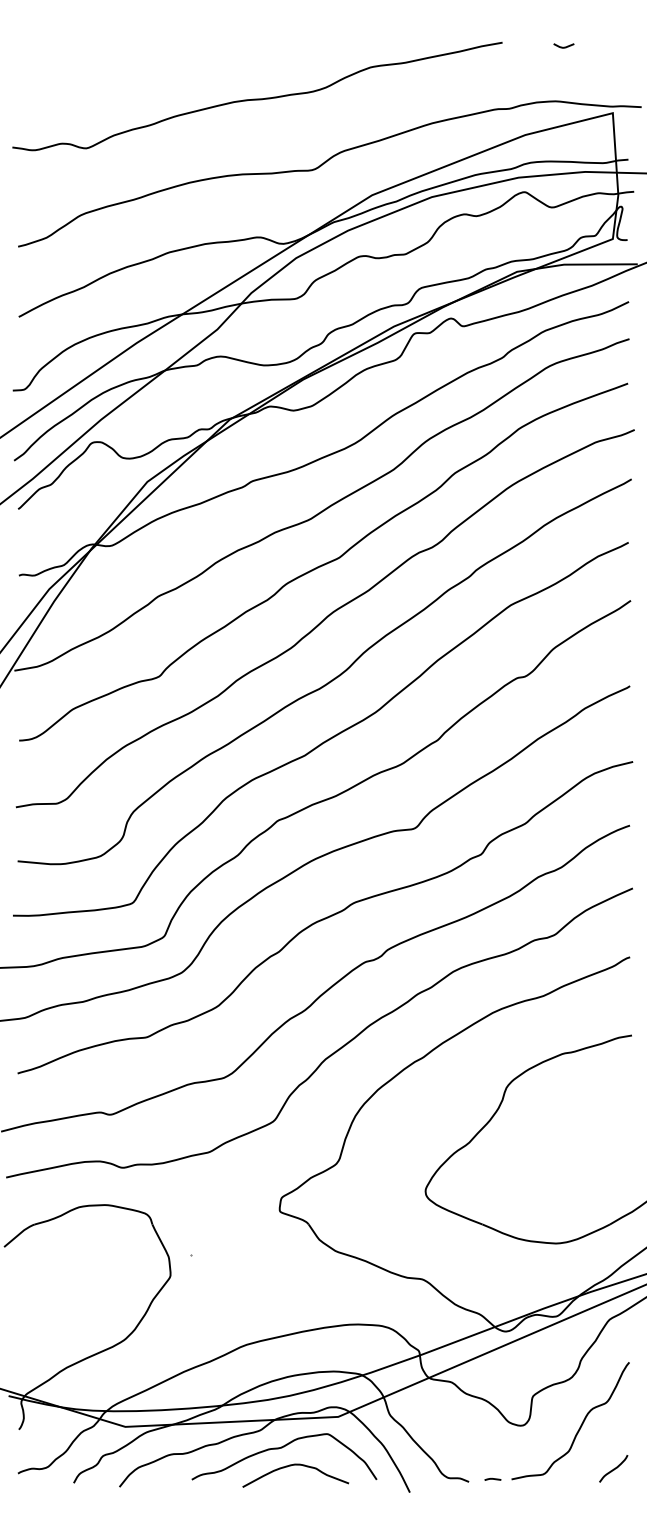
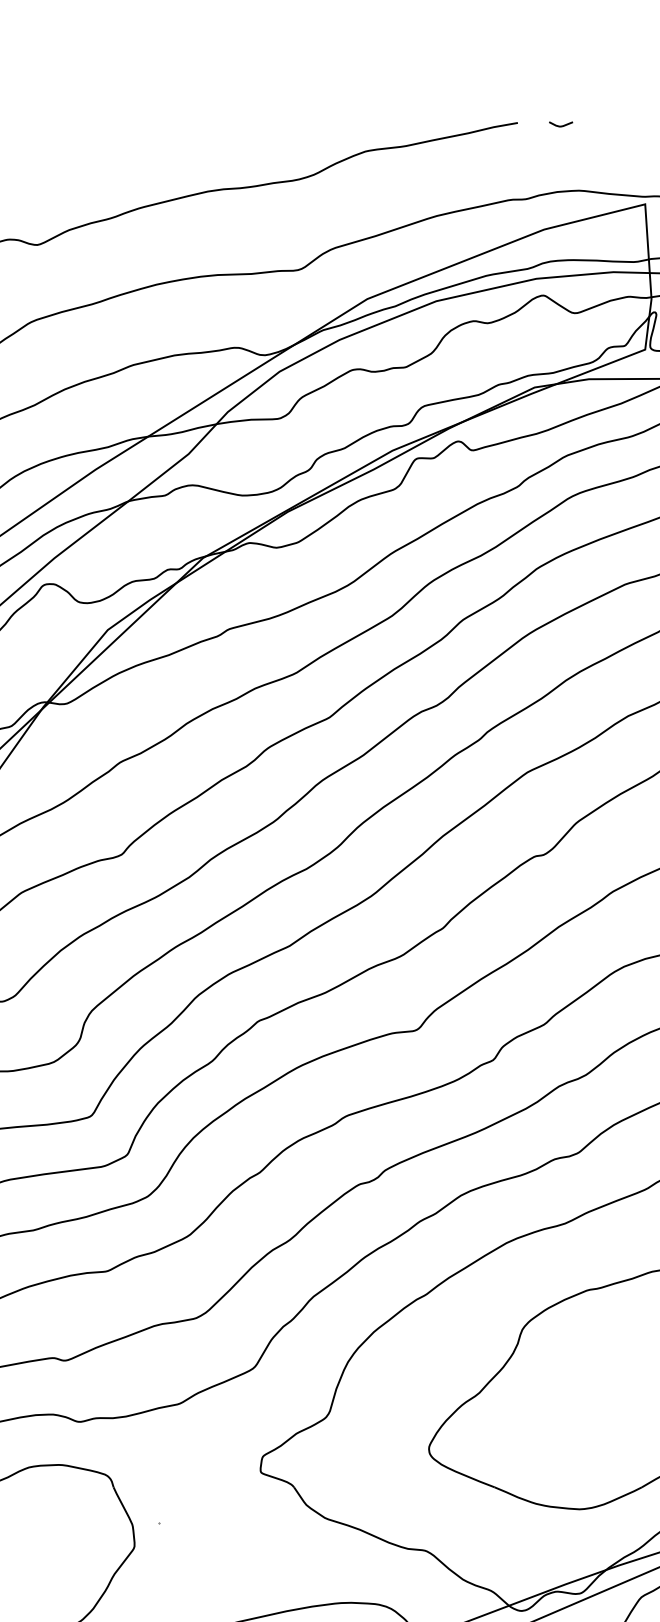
curve: (563, 46) -> (560, 125), moved

